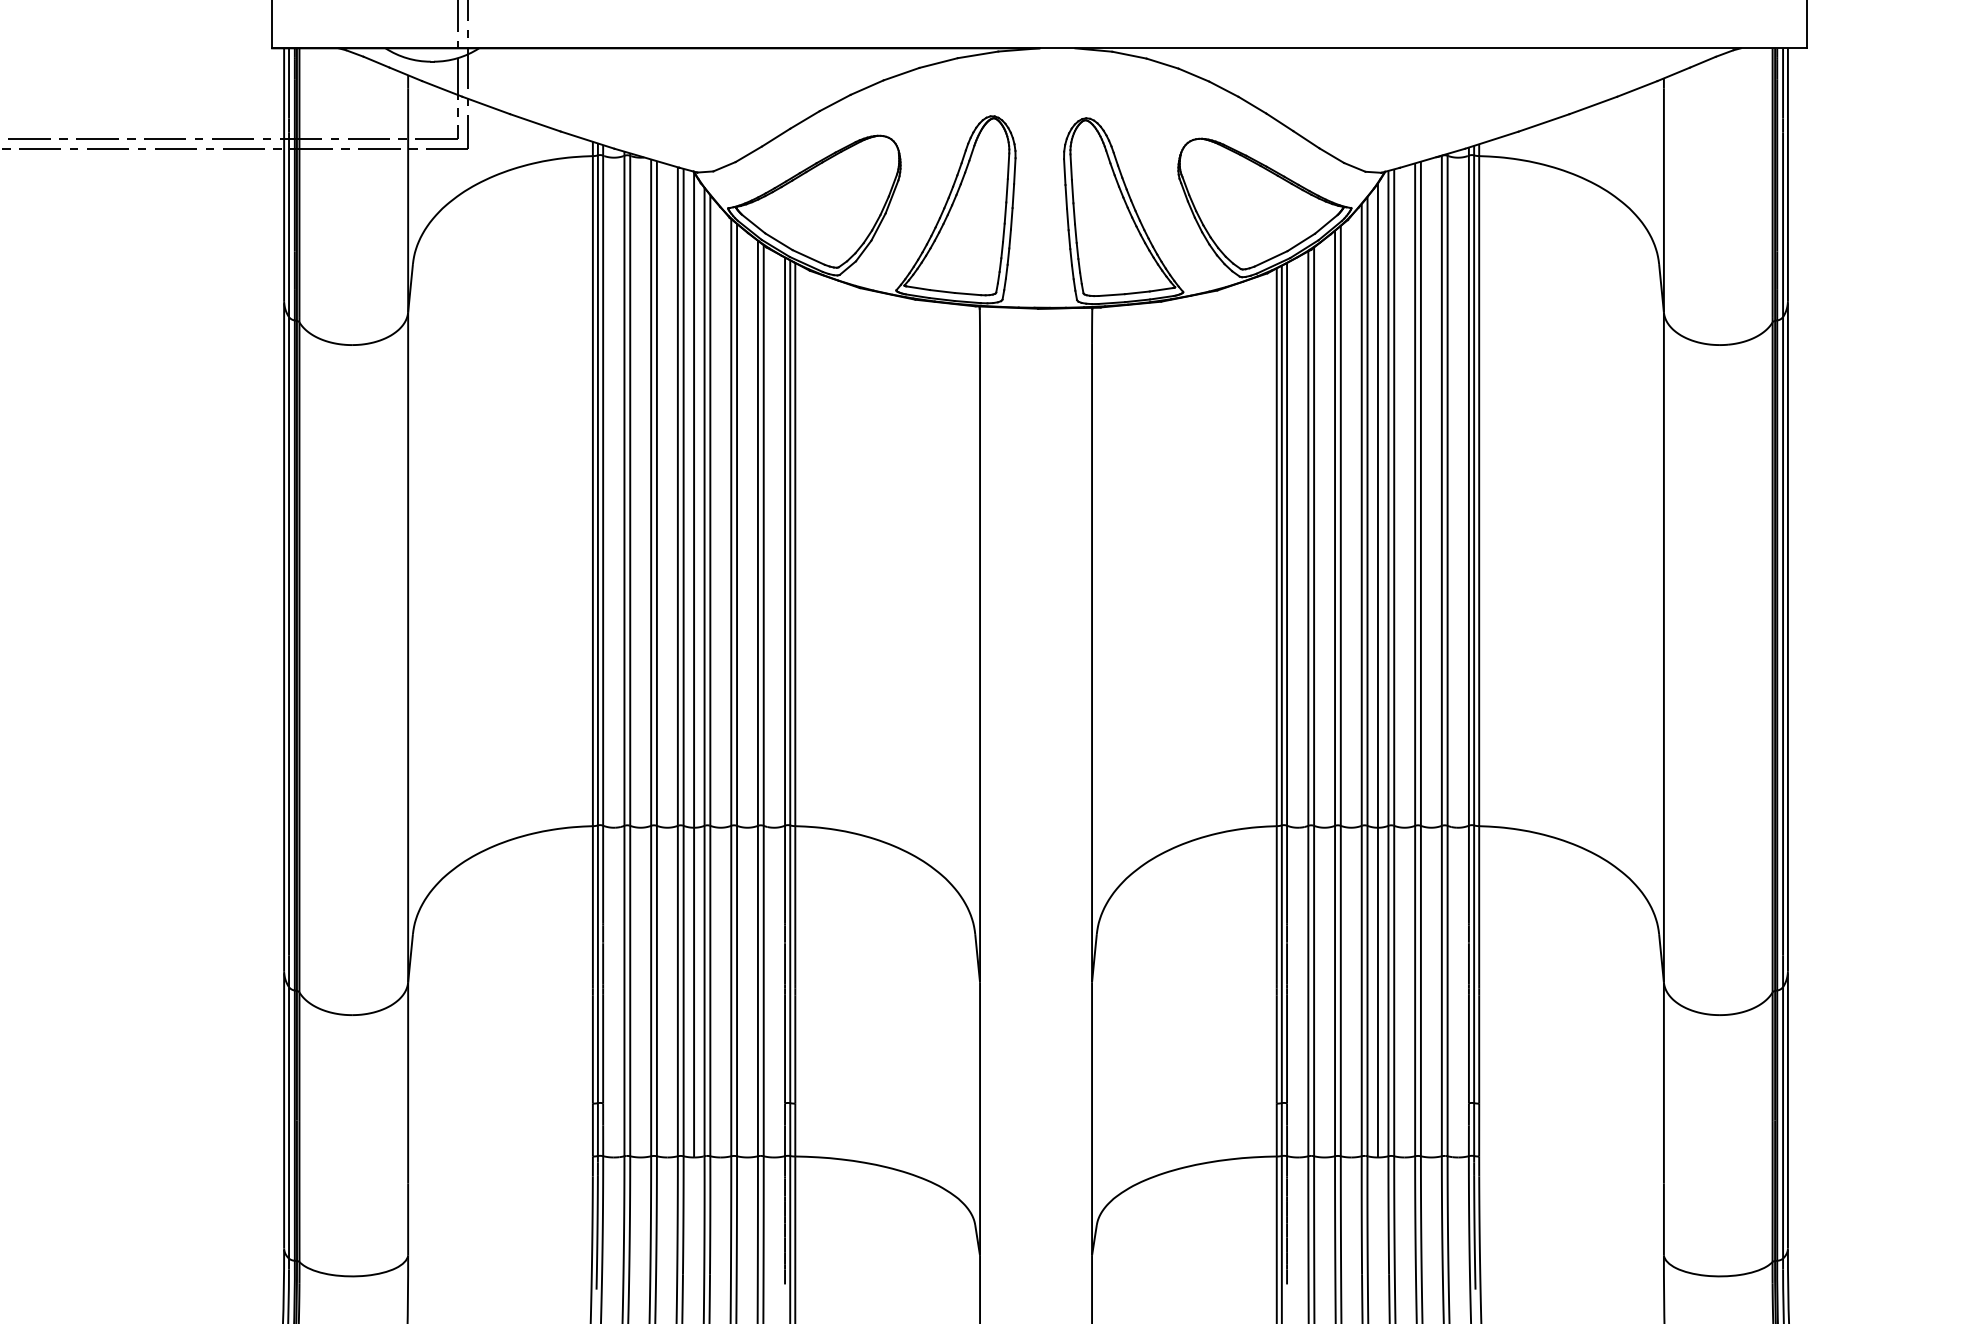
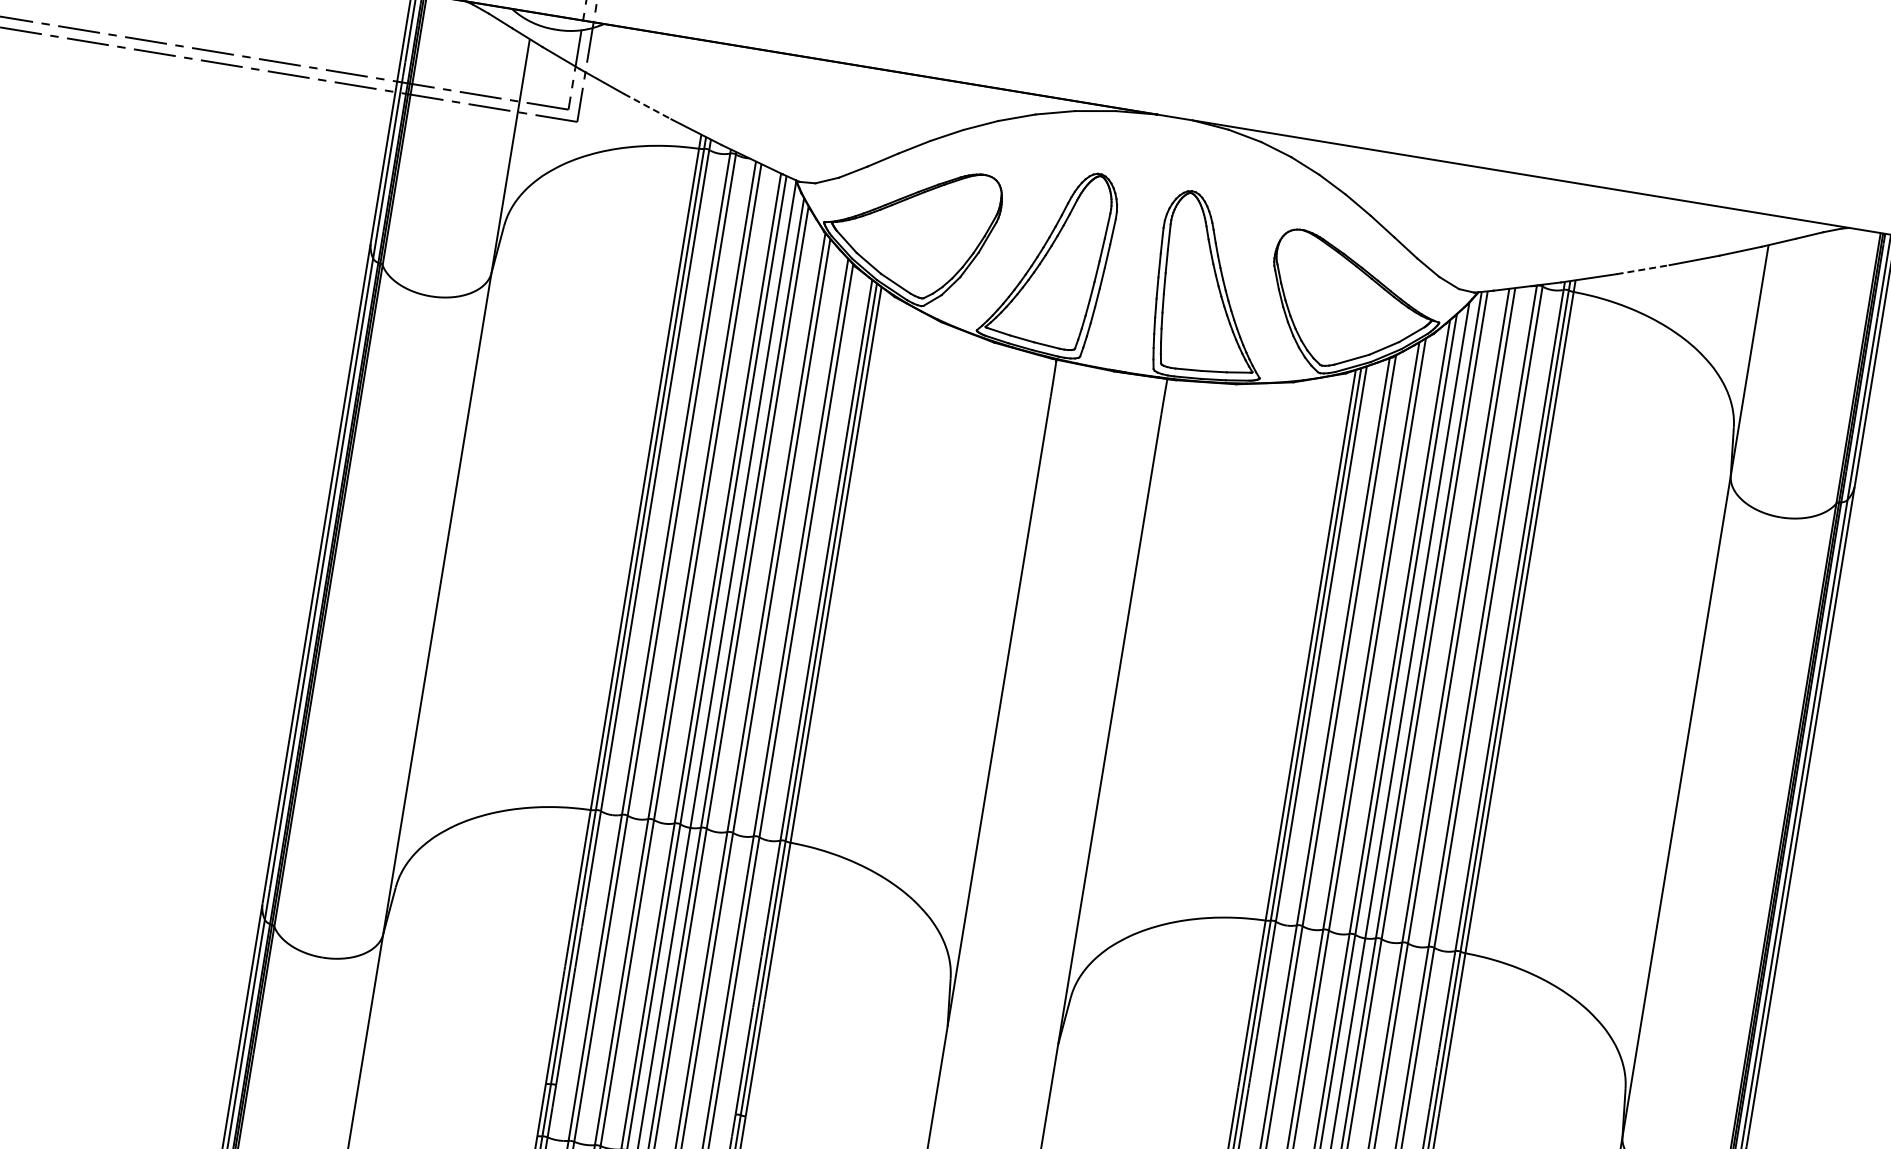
line: (535, 122) -> (647, 106), solid -> dashed
line: (1544, 122) -> (1643, 269), solid -> dashed

